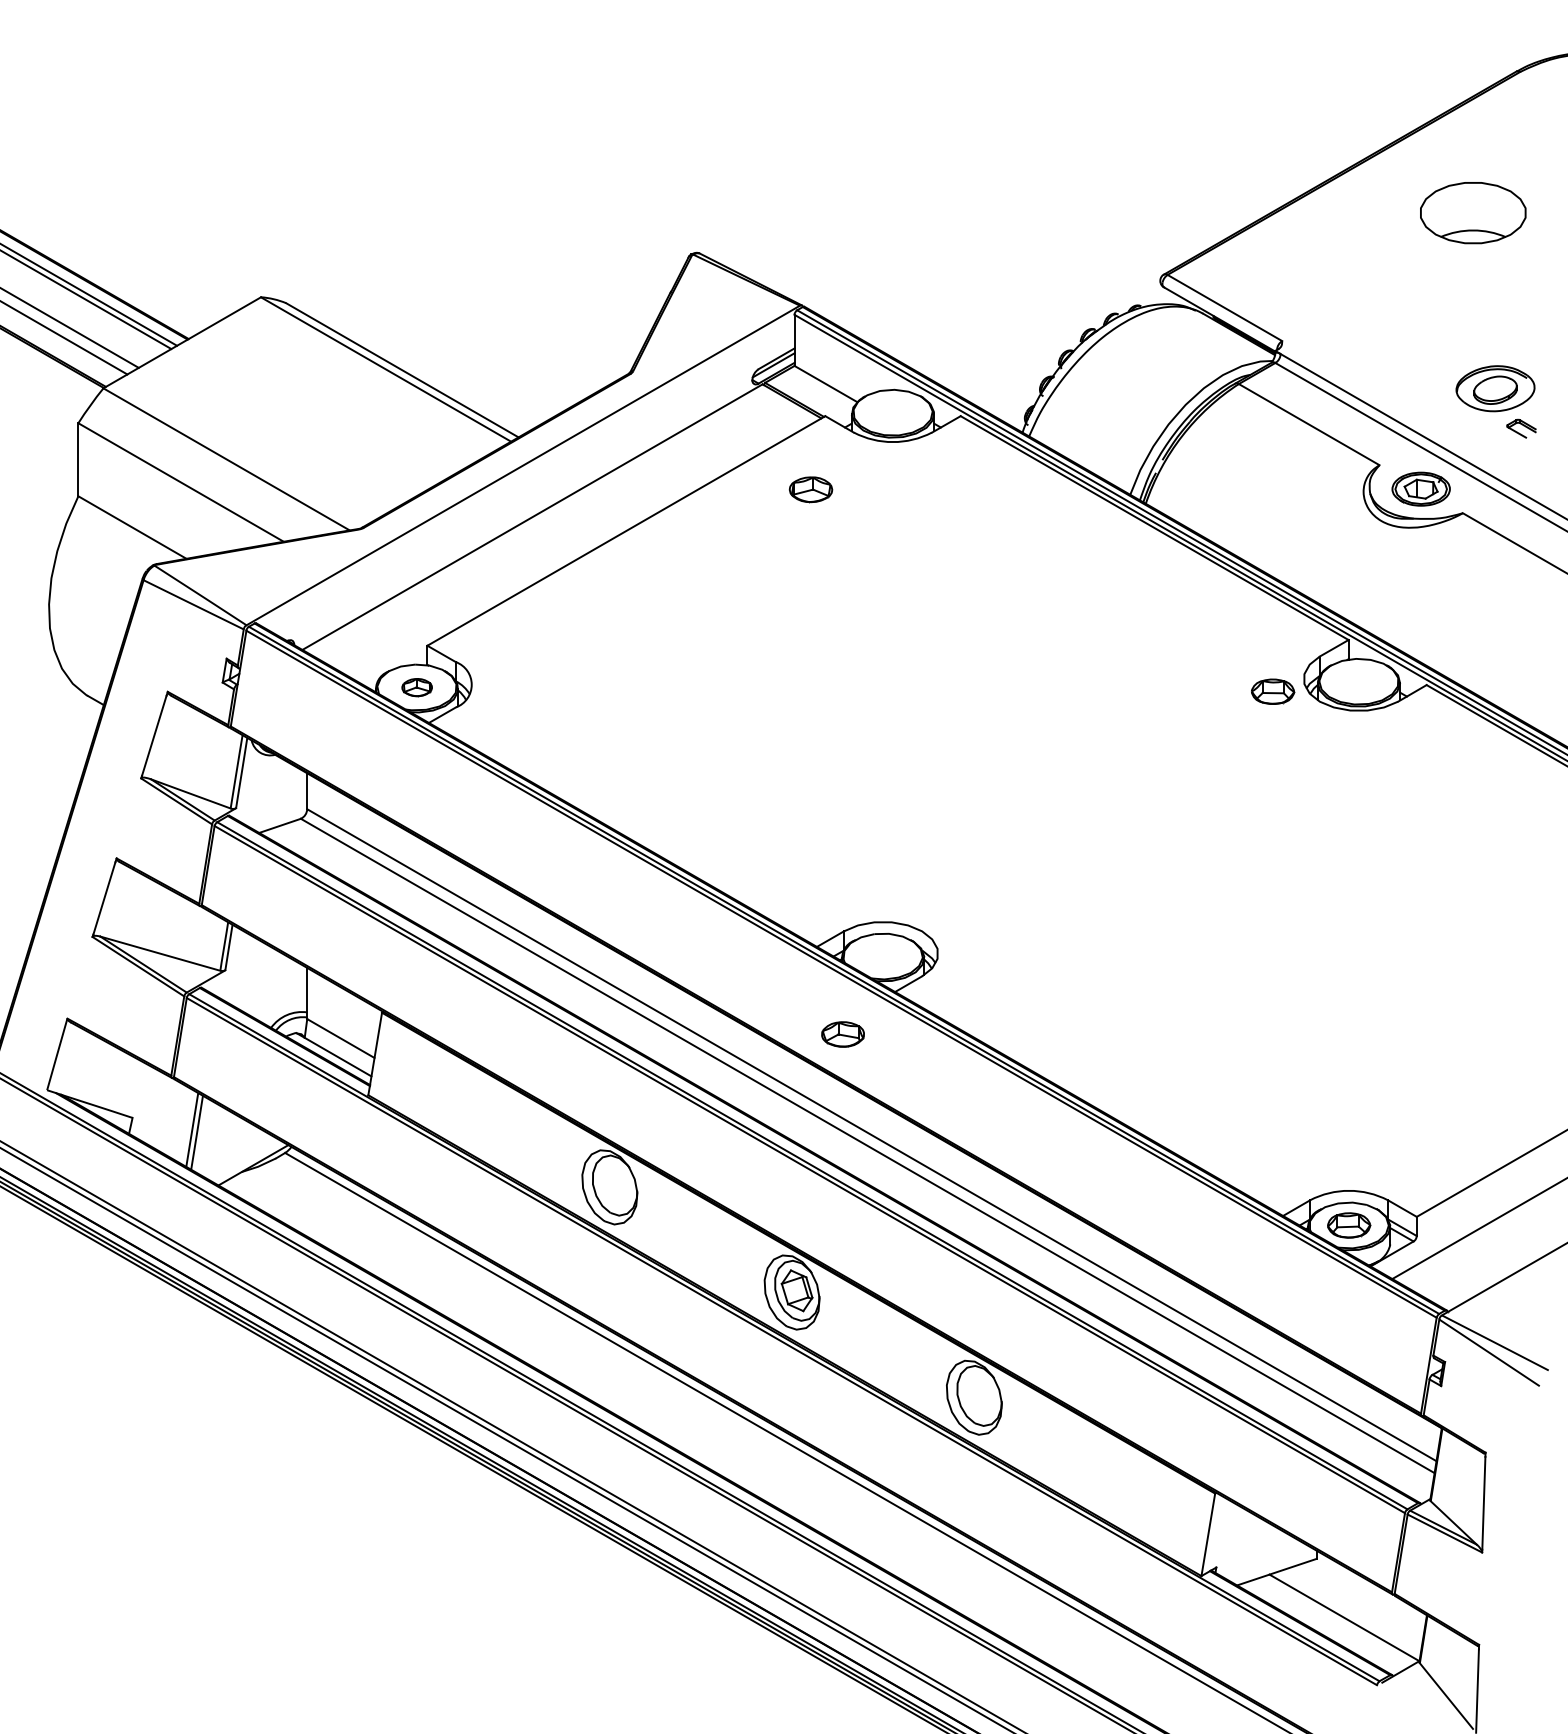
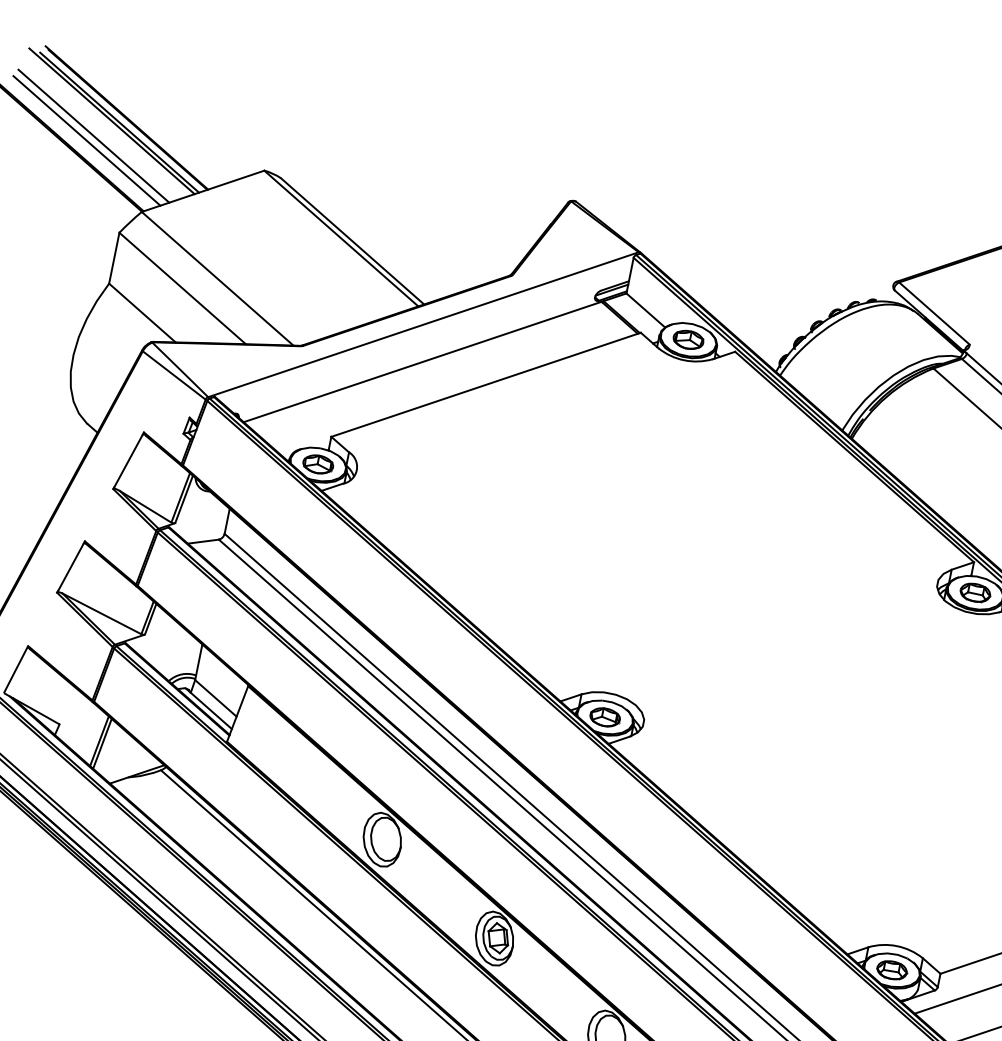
part: (810, 489) -> (688, 339), moved
part: (417, 687) -> (318, 464), size x1.43
part: (1273, 691) -> (975, 592), moved
part: (842, 1034) -> (604, 717), moved

